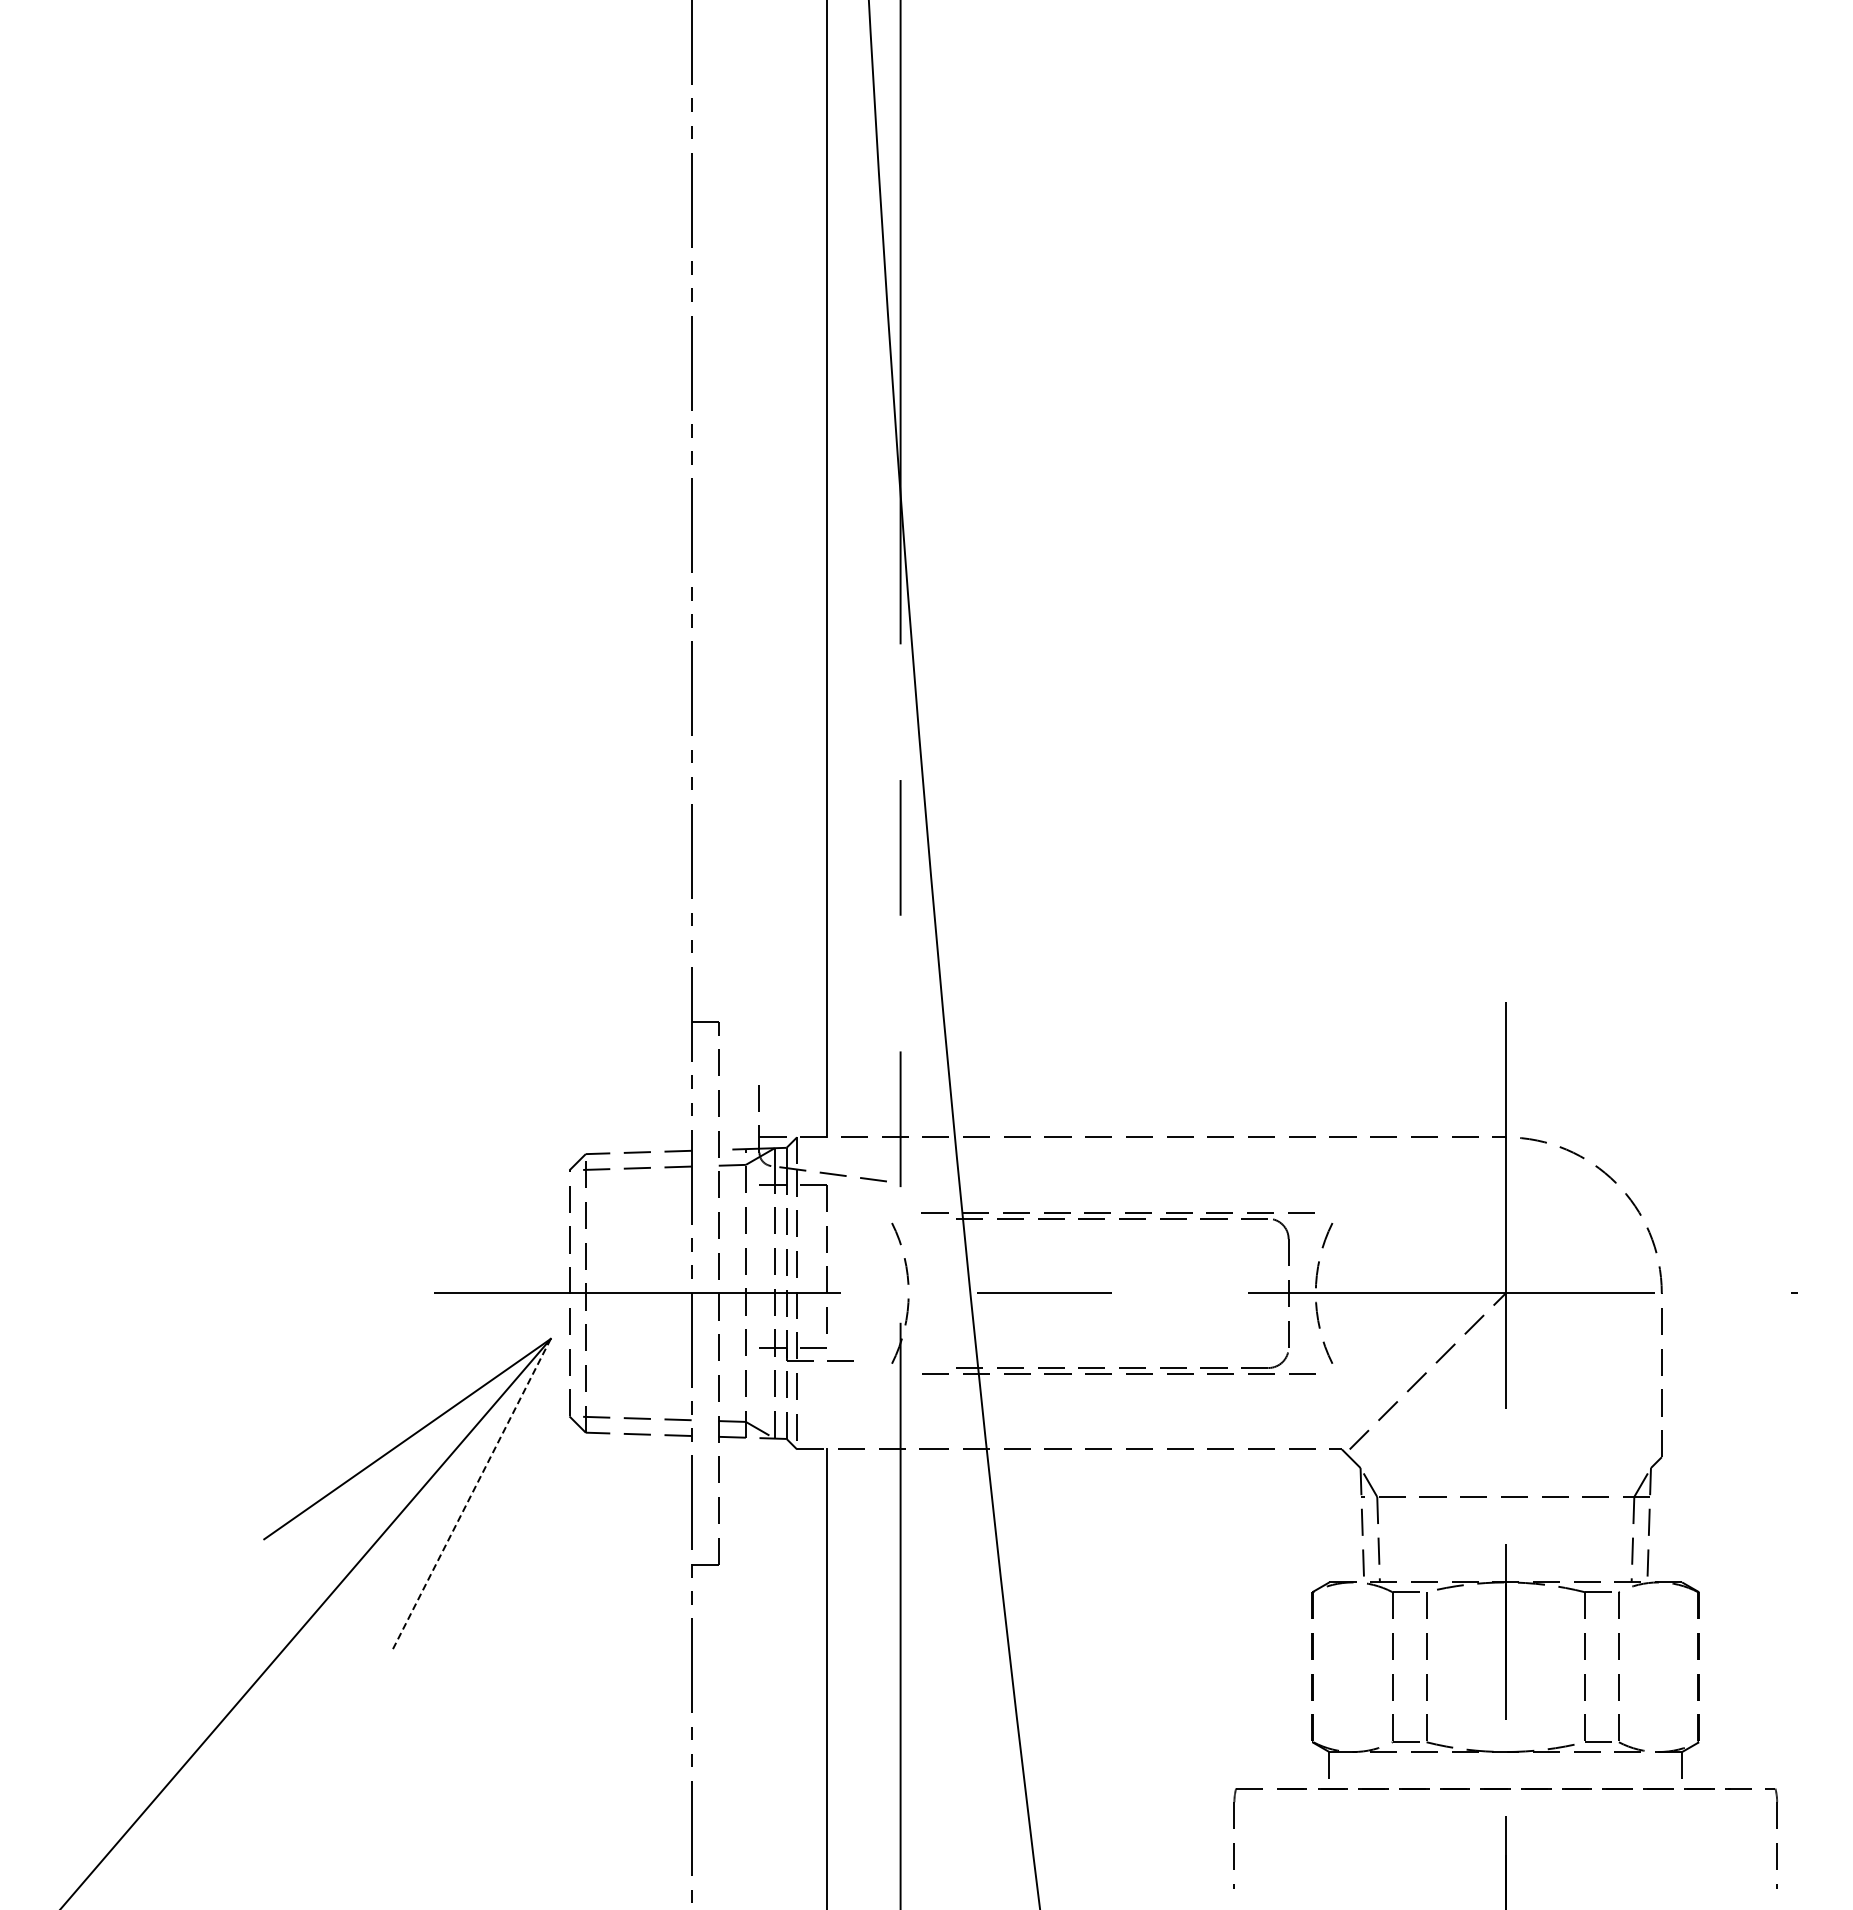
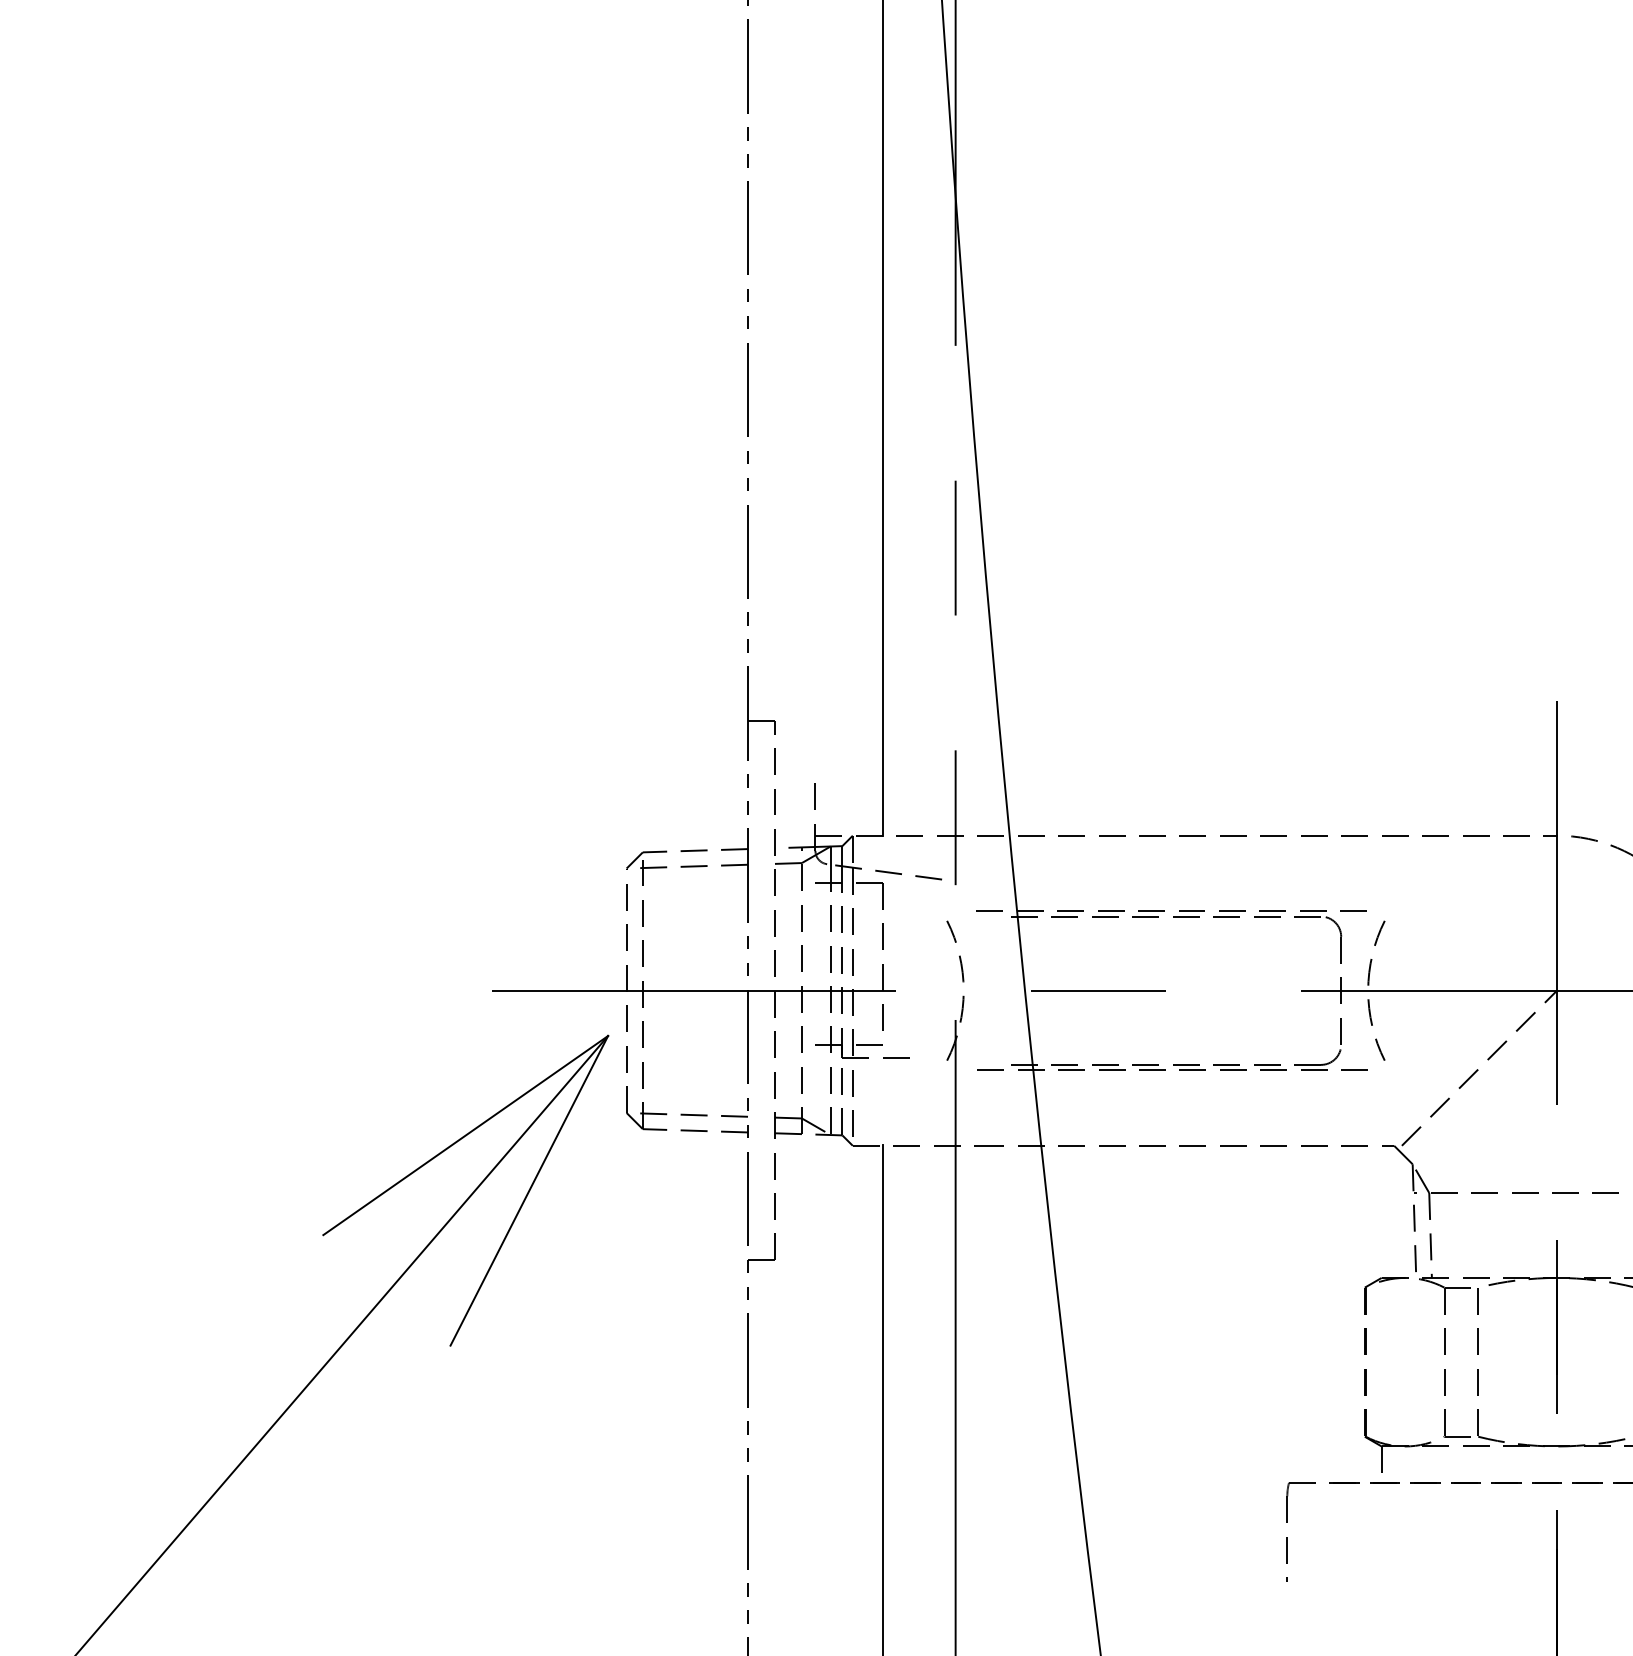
line: (471, 1494) -> (529, 1190), dashed -> solid

